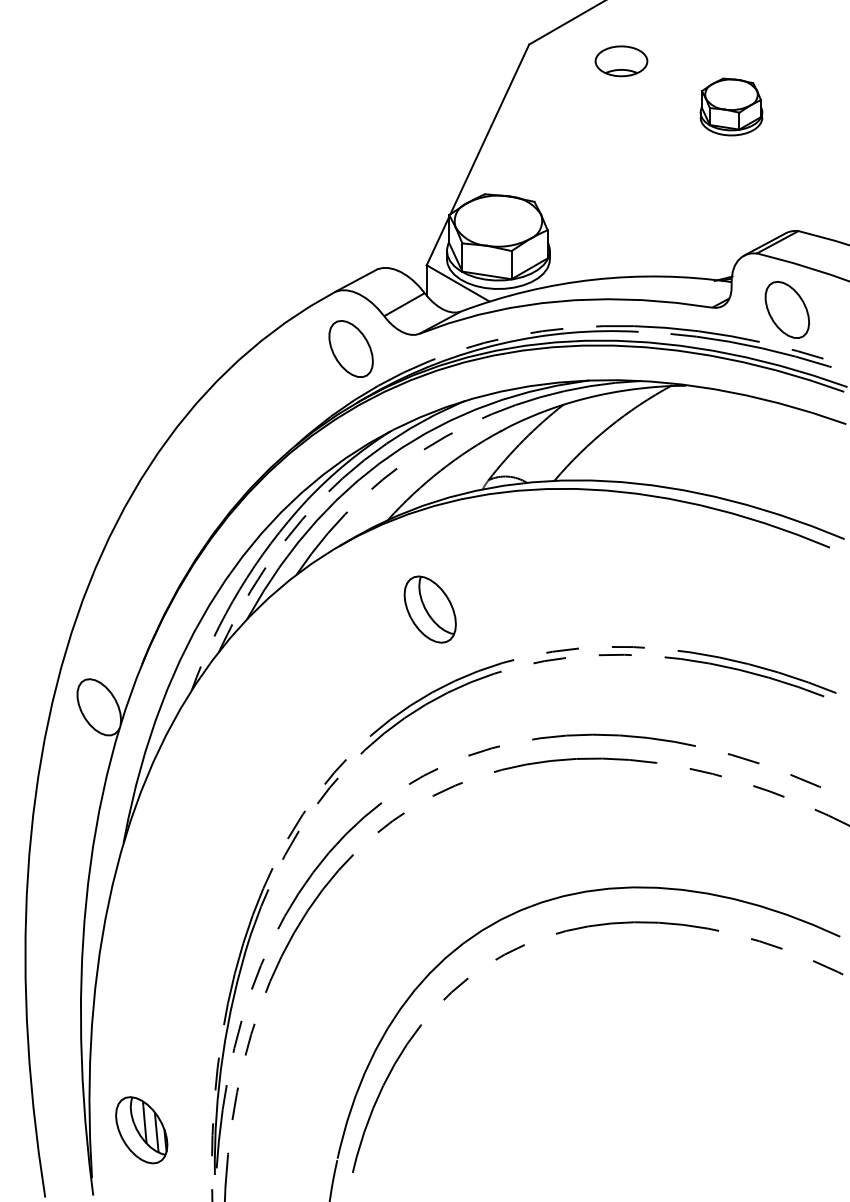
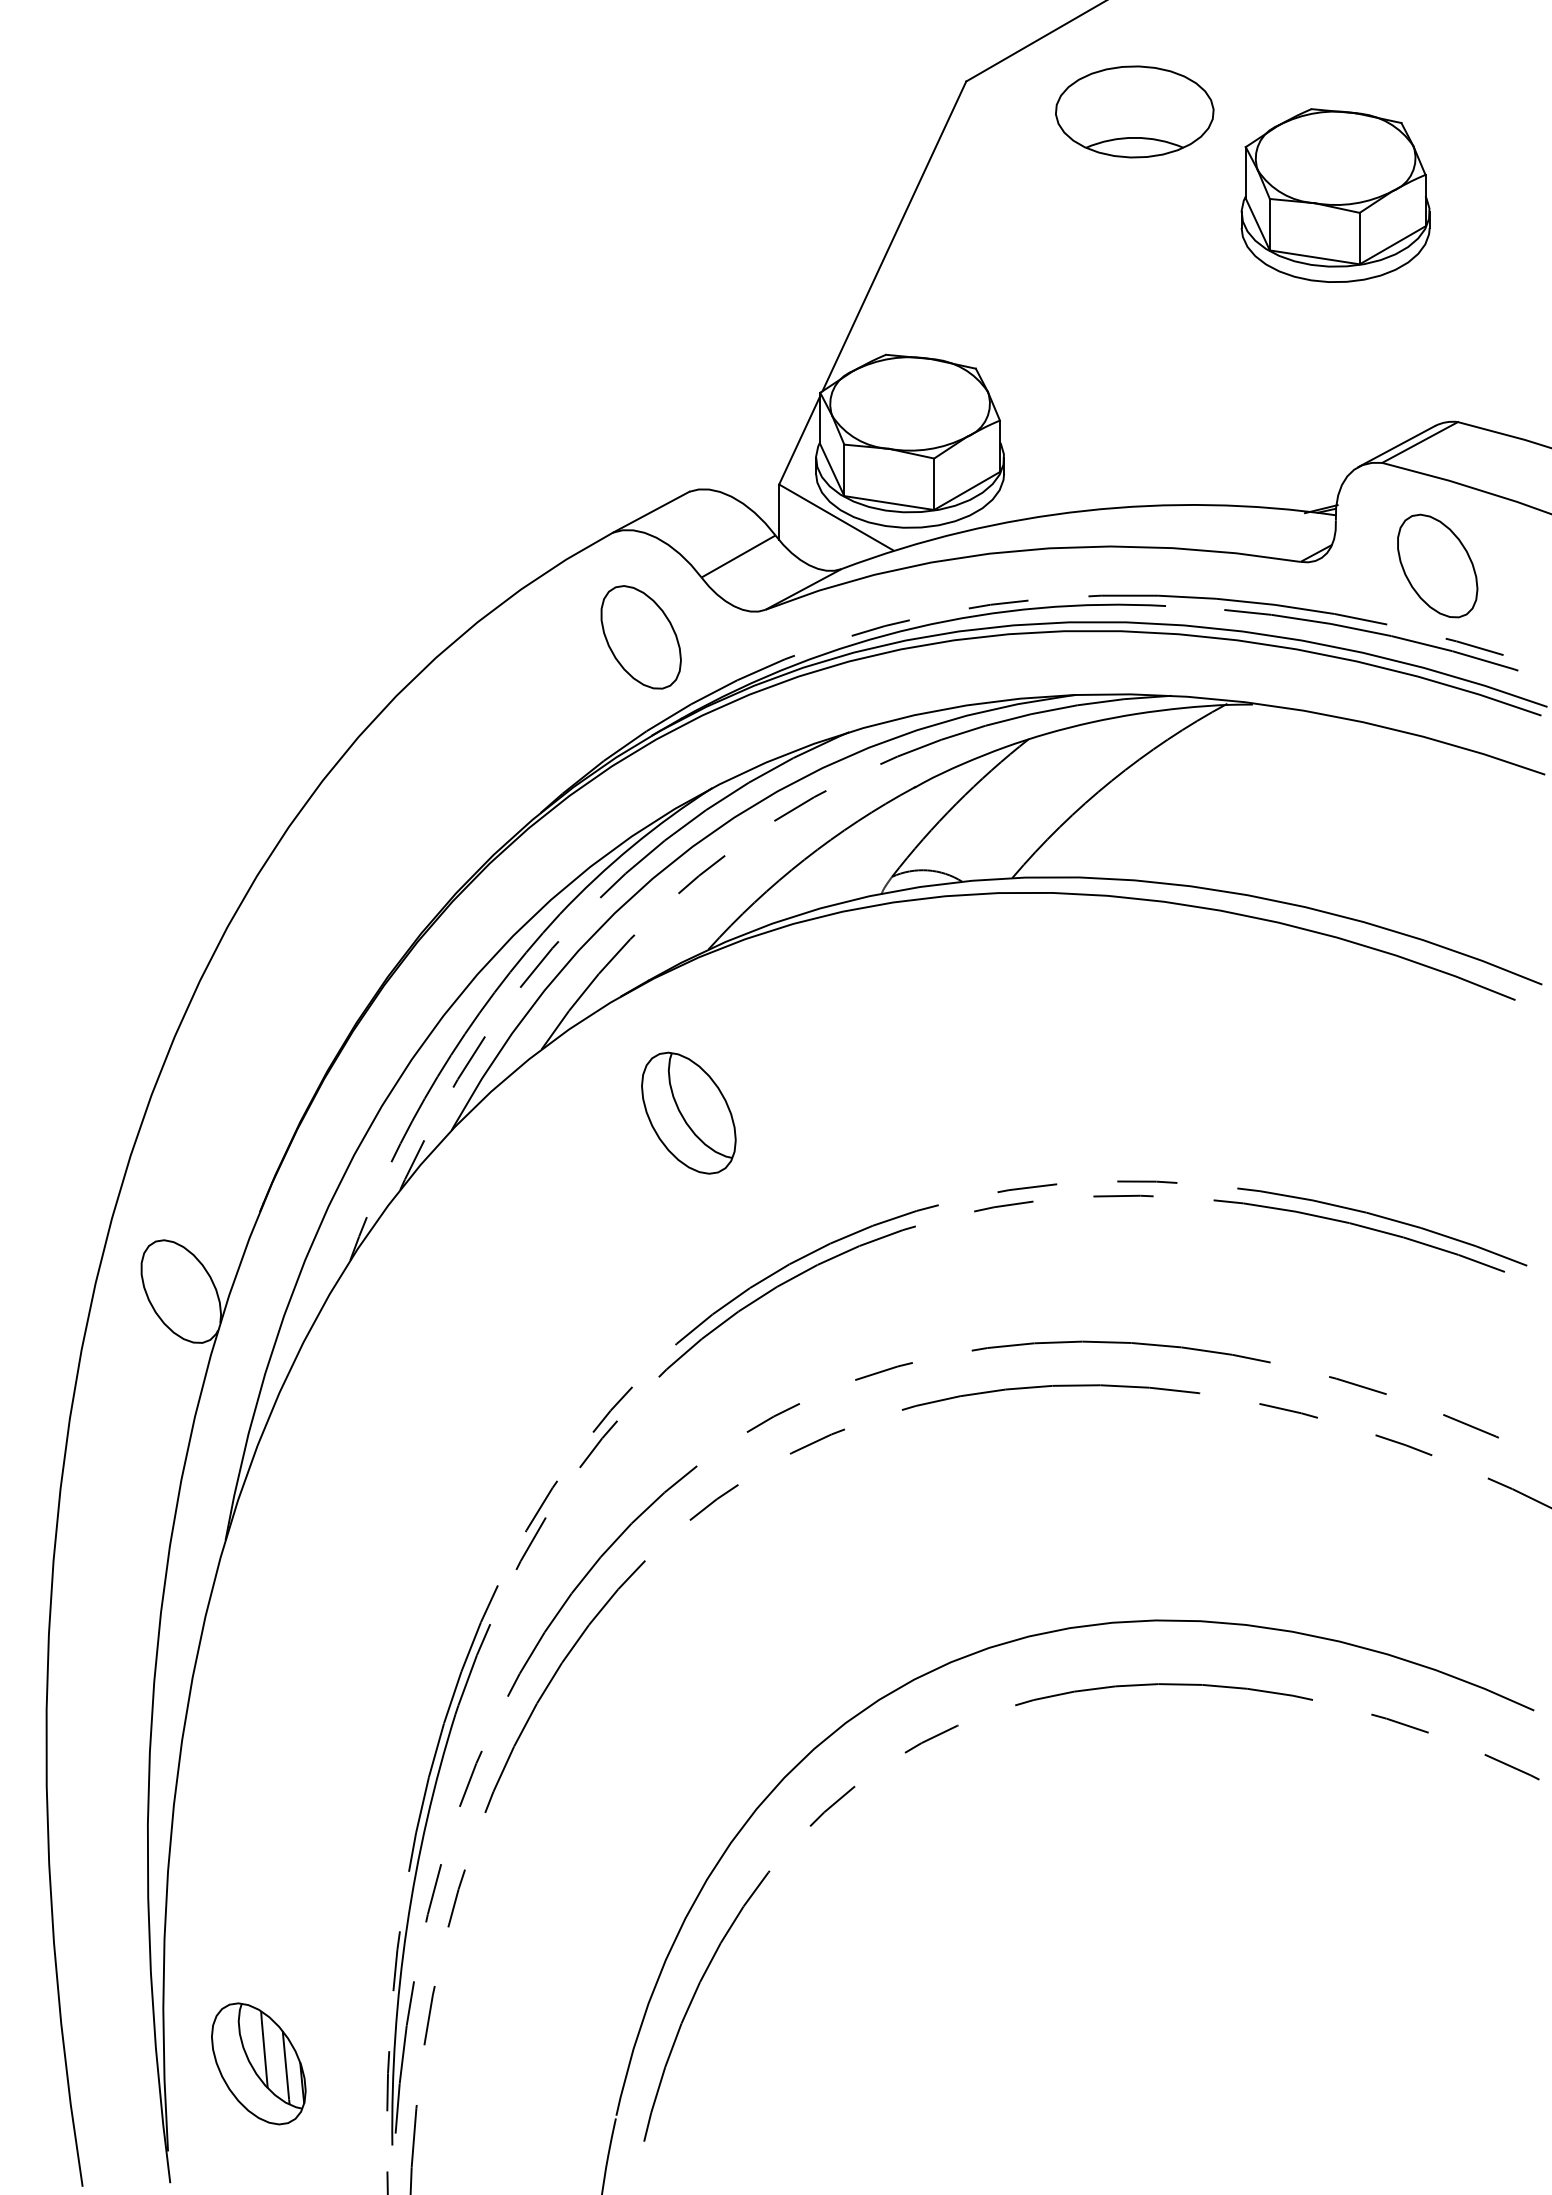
part: (621, 61) -> (1134, 112), size x1.67
part: (731, 106) -> (1335, 194), size x1.67
part: (429, 609) -> (687, 1113), moved

